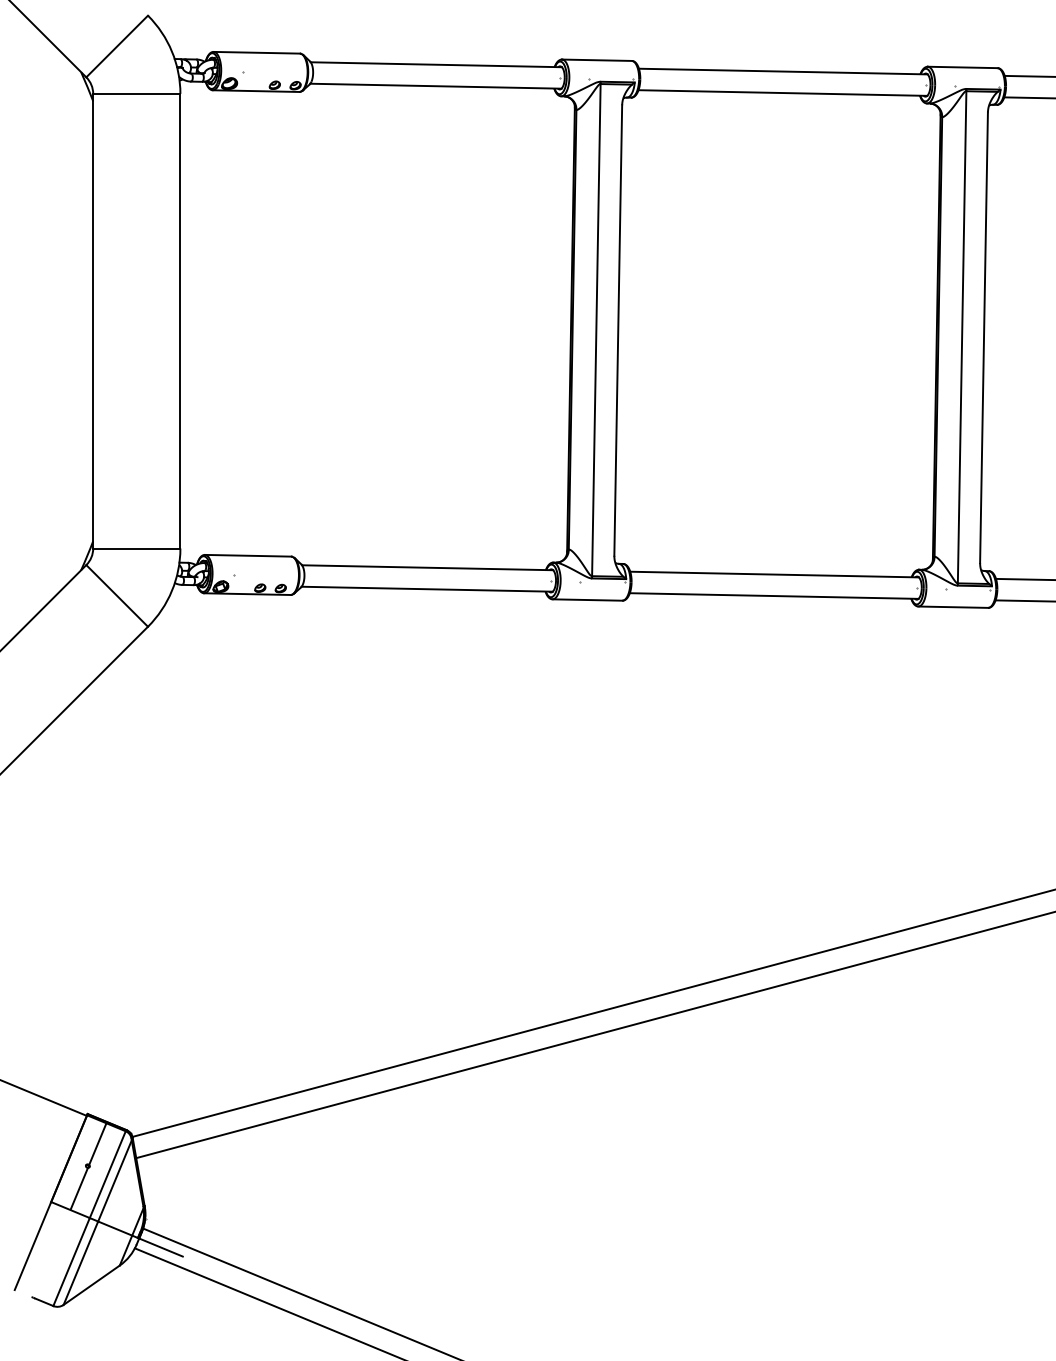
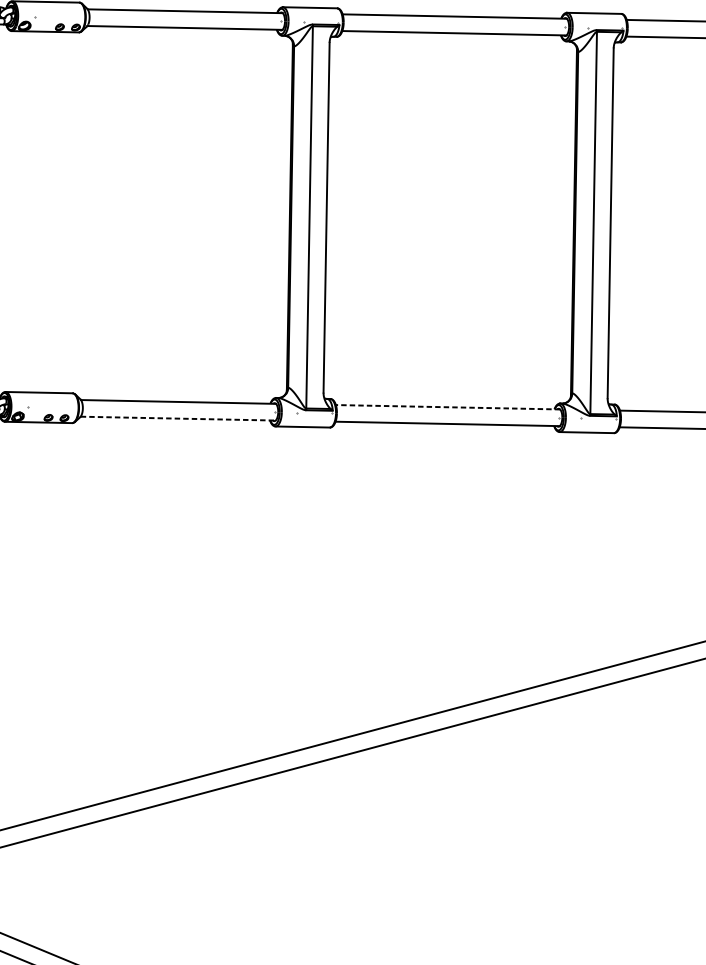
line: (774, 574) -> (447, 407), solid -> dashed
line: (427, 589) -> (178, 418), solid -> dashed

